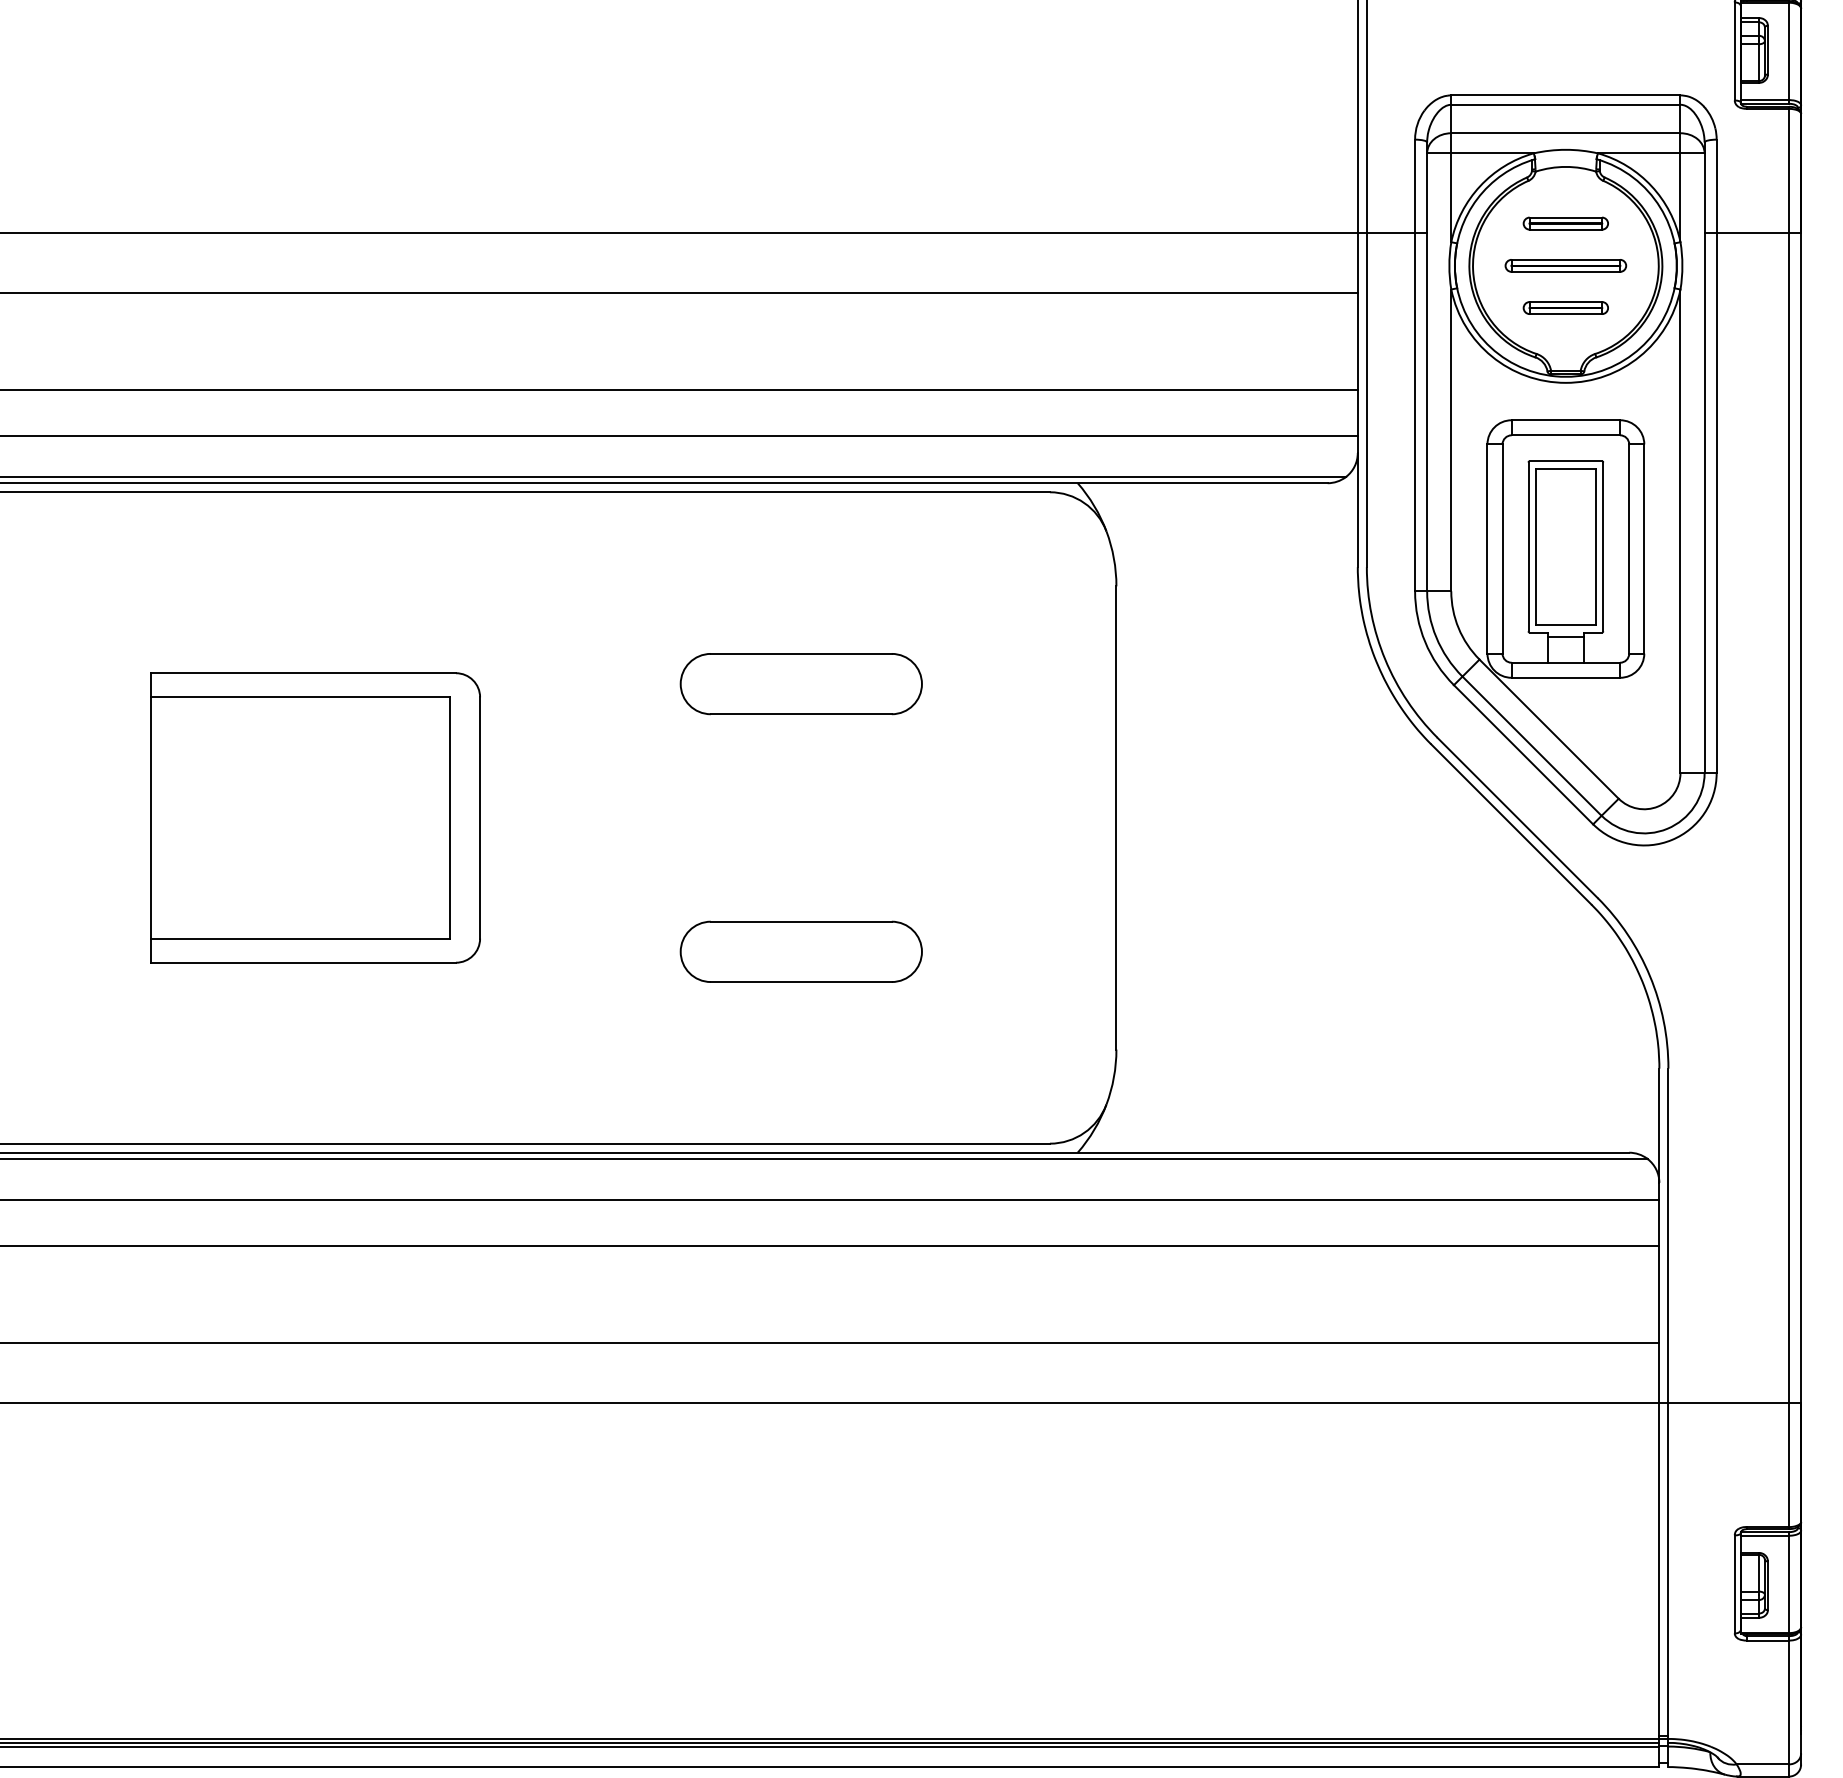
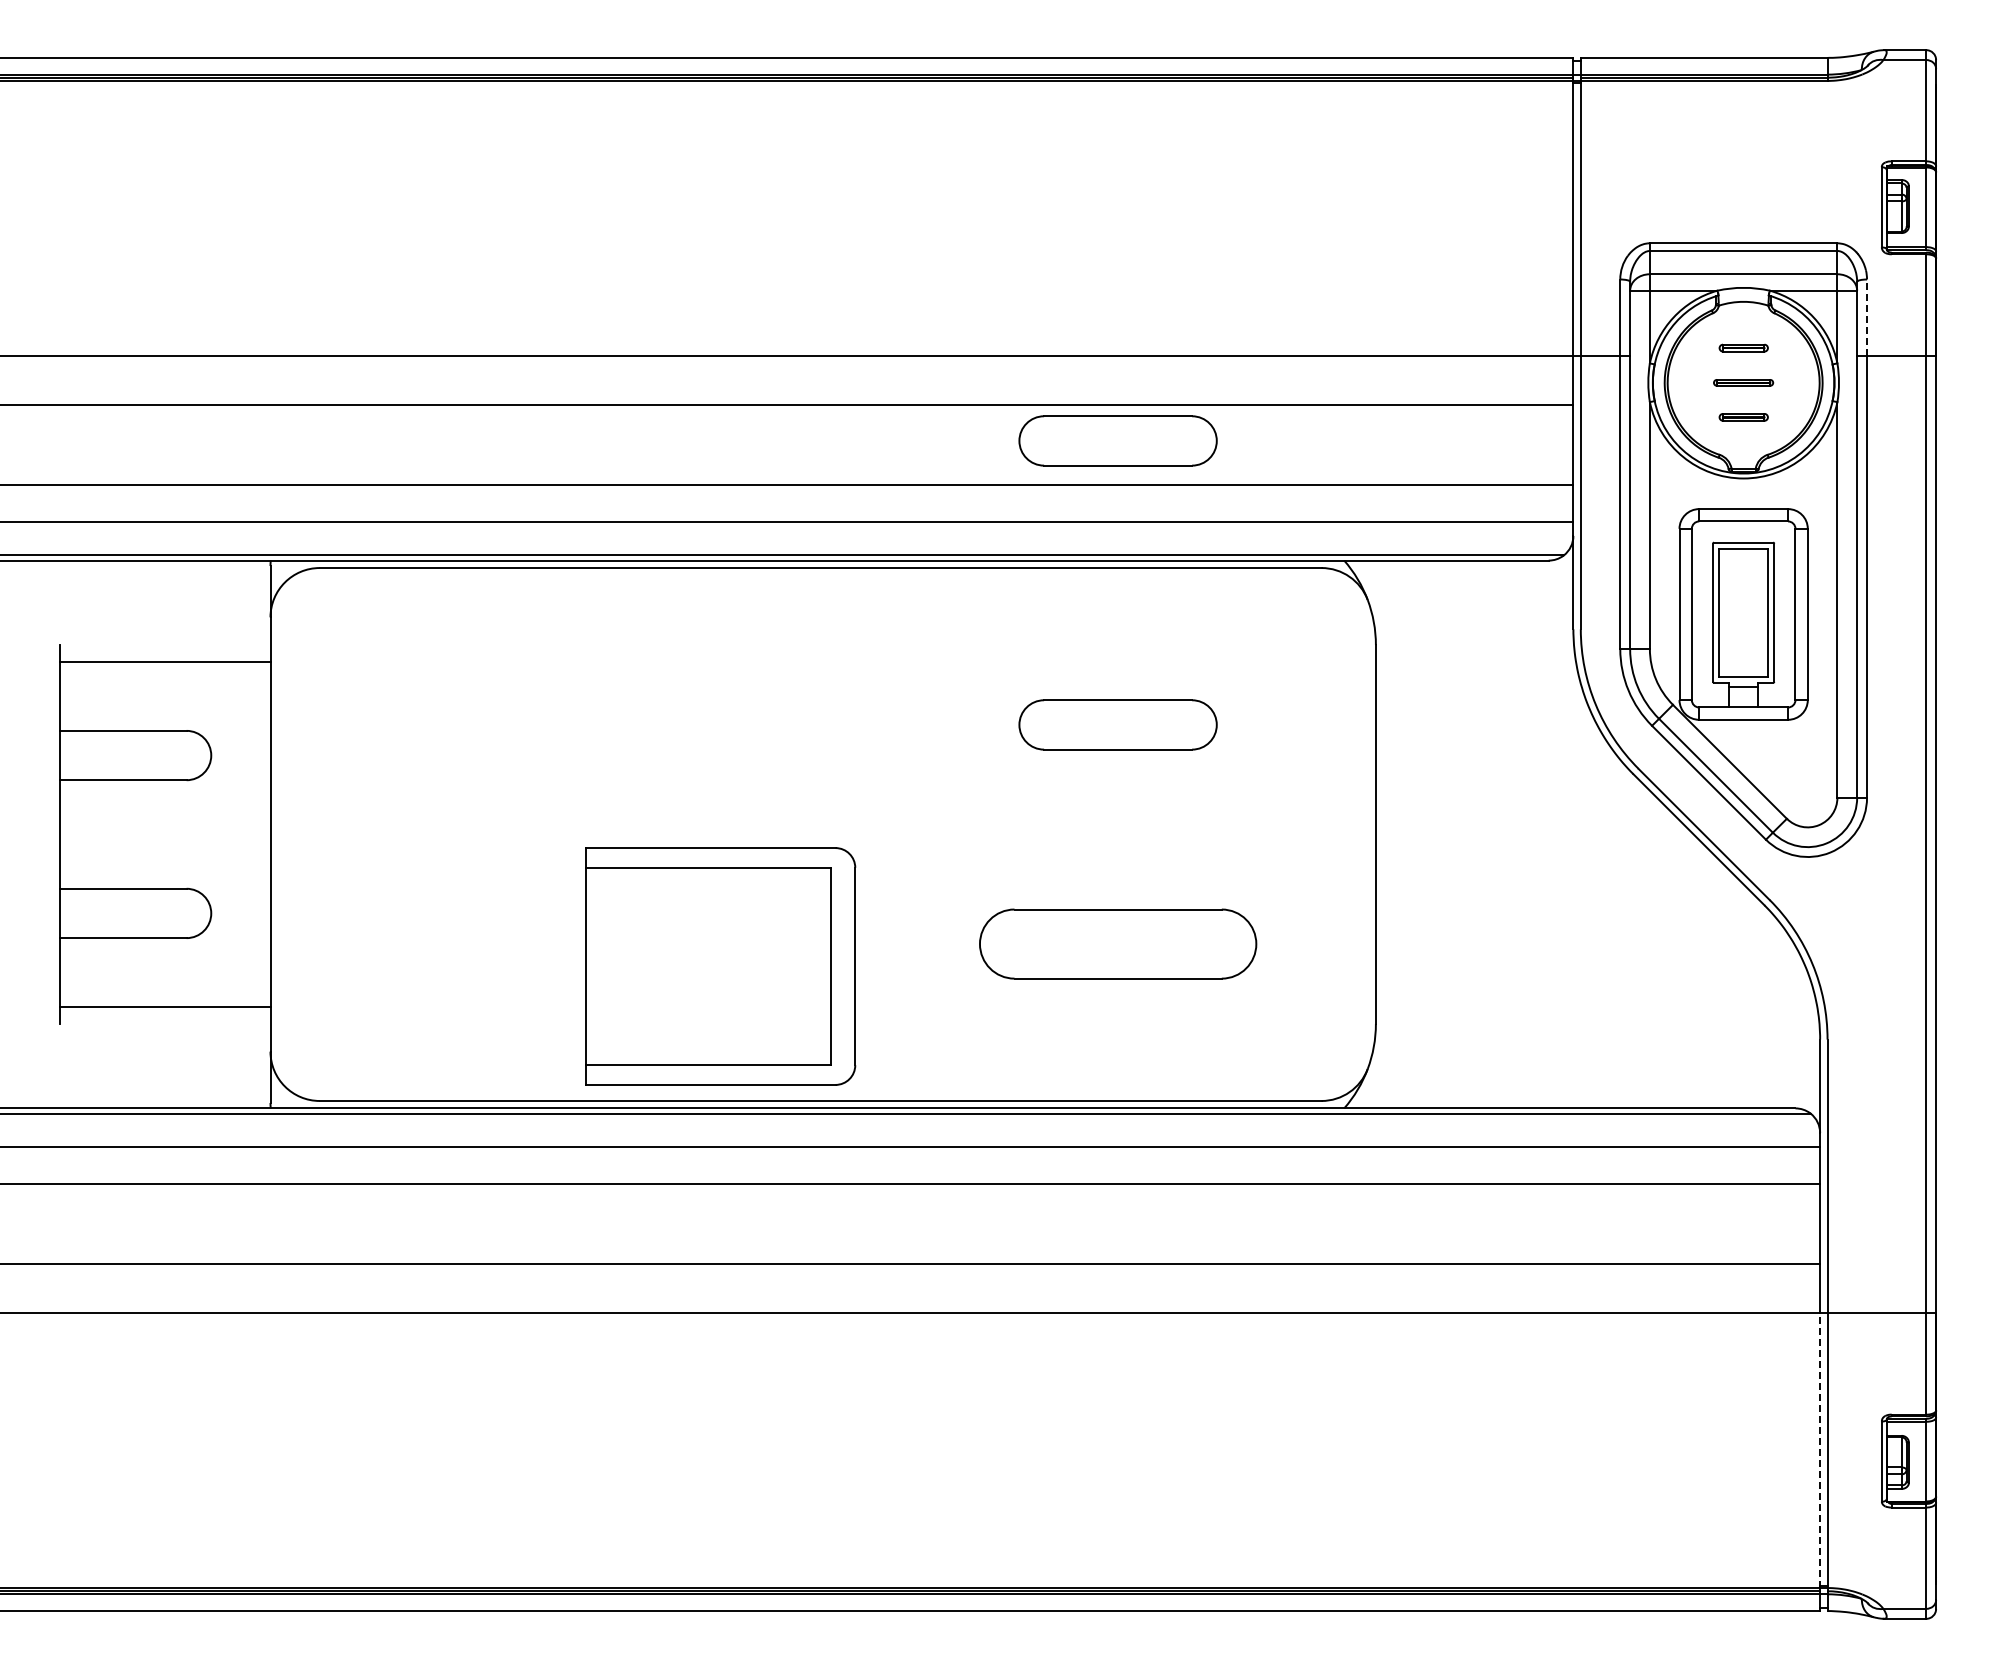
line: (1717, 186) -> (1867, 317), solid -> dashed
part: (1565, 222) -> (1743, 347), size x0.7
part: (1565, 265) -> (1743, 382), size x0.6
part: (1565, 308) -> (1743, 417), size x0.7
part: (800, 336) -> (1117, 440), added
part: (315, 817) -> (720, 966), moved
part: (800, 951) -> (1117, 943), size x1.4
line: (1659, 1570) -> (1820, 1450), solid -> dashed

